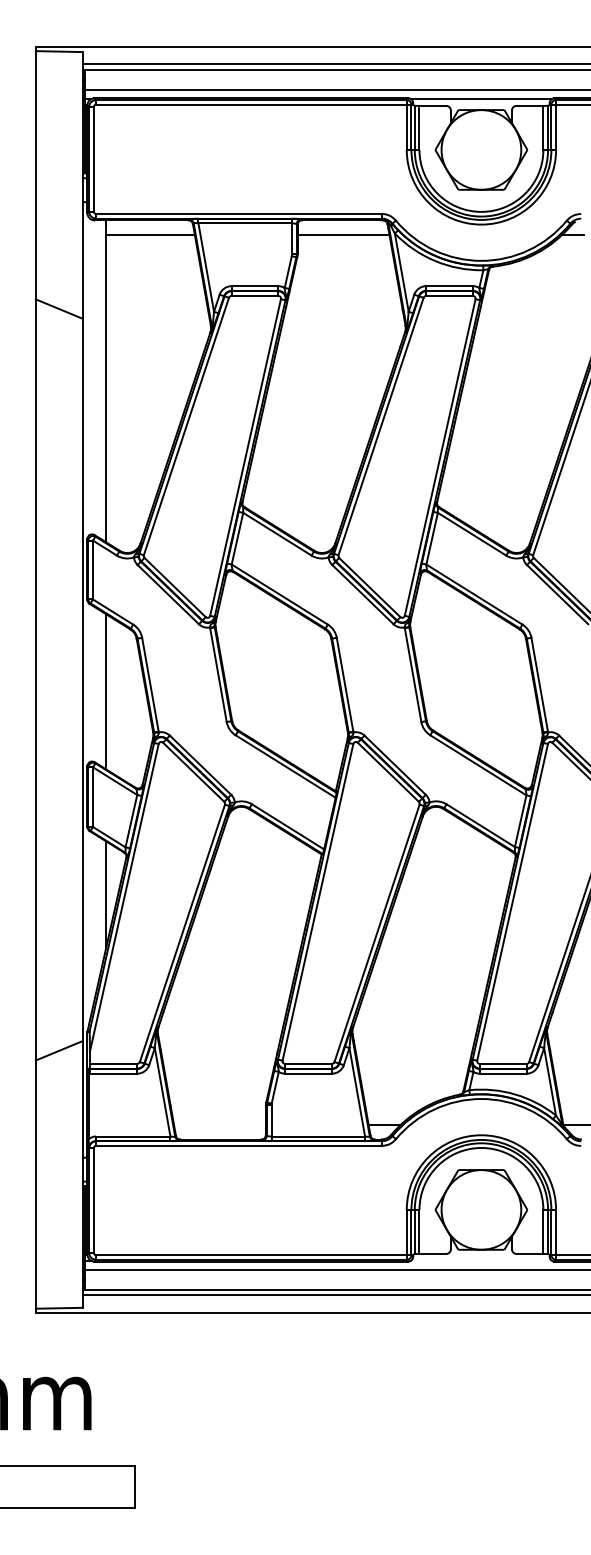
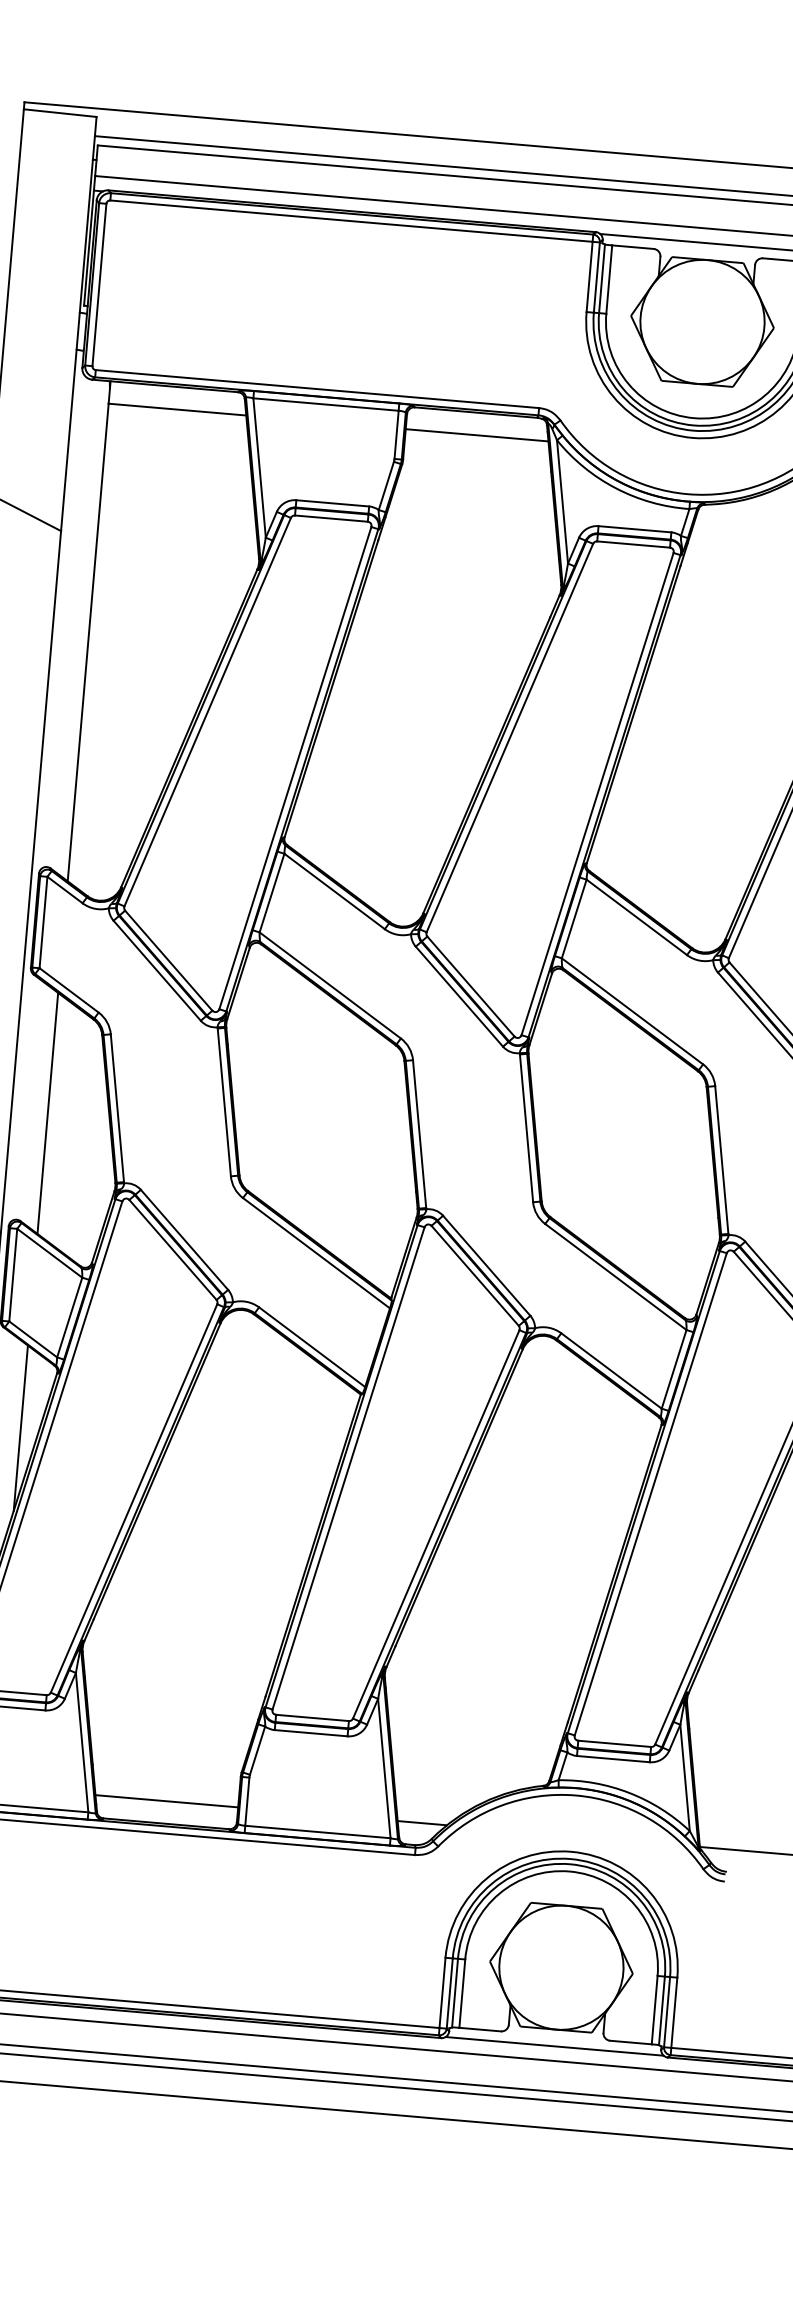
line: (219, 1125) -> (165, 1801), added
line: (481, 1260) -> (554, 2046), added

